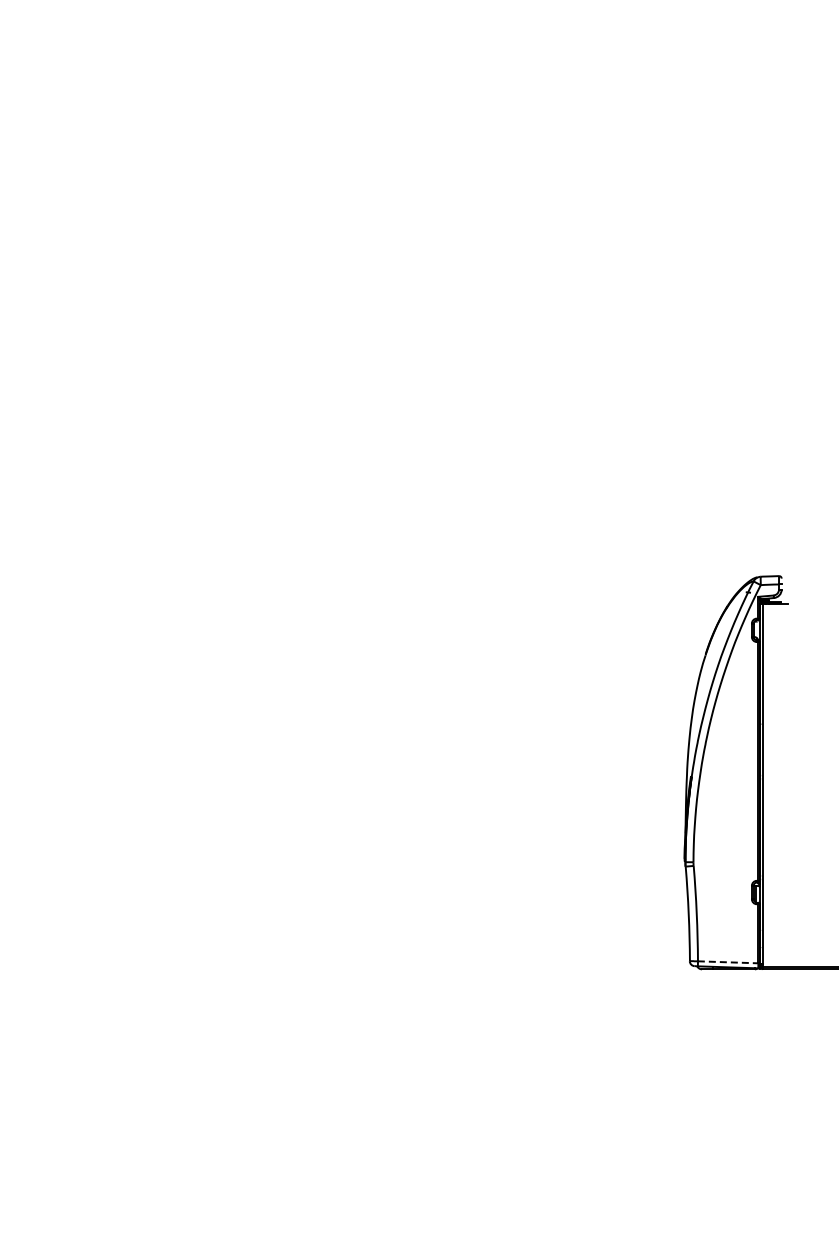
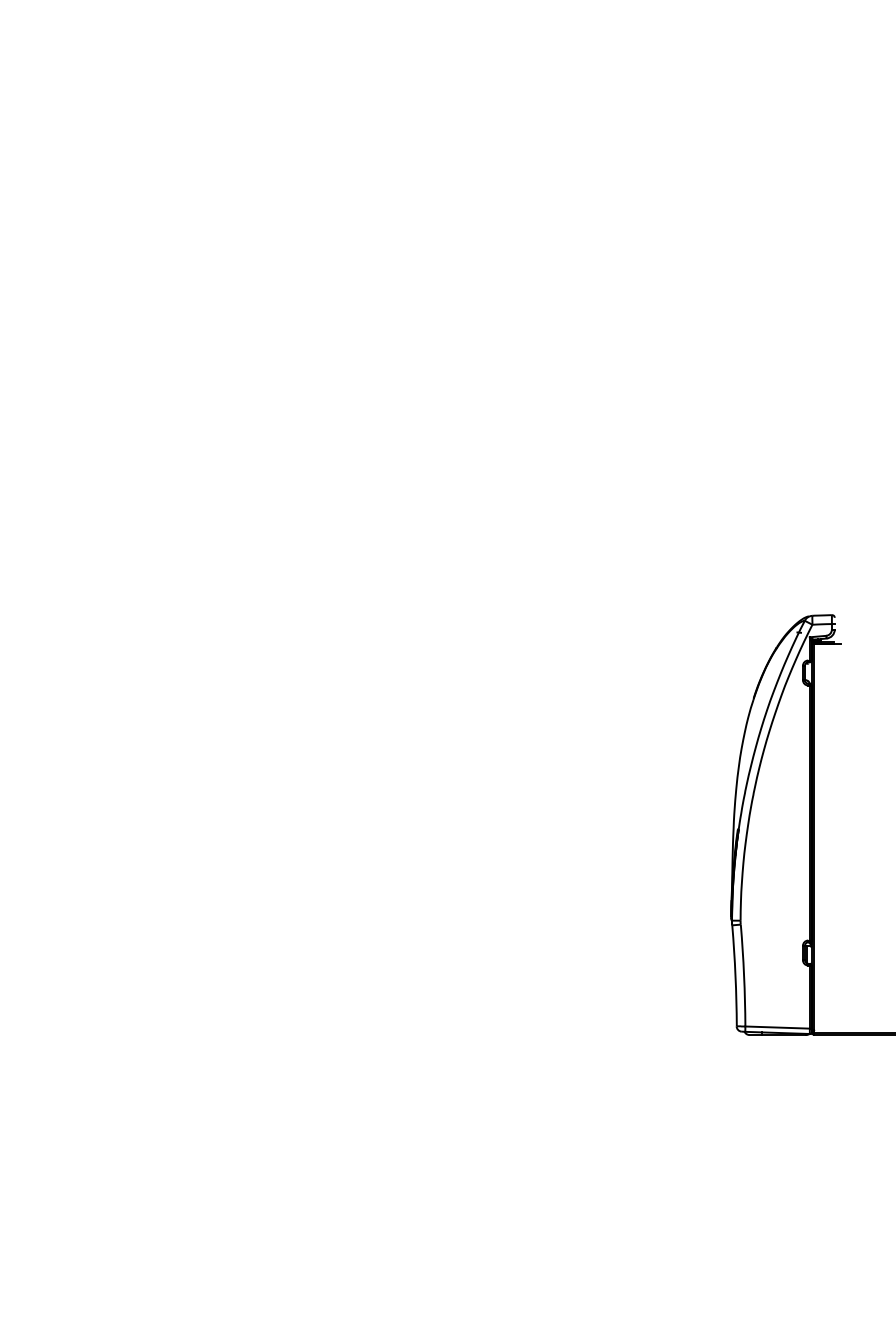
line: (728, 962) -> (777, 1027), dashed -> solid

